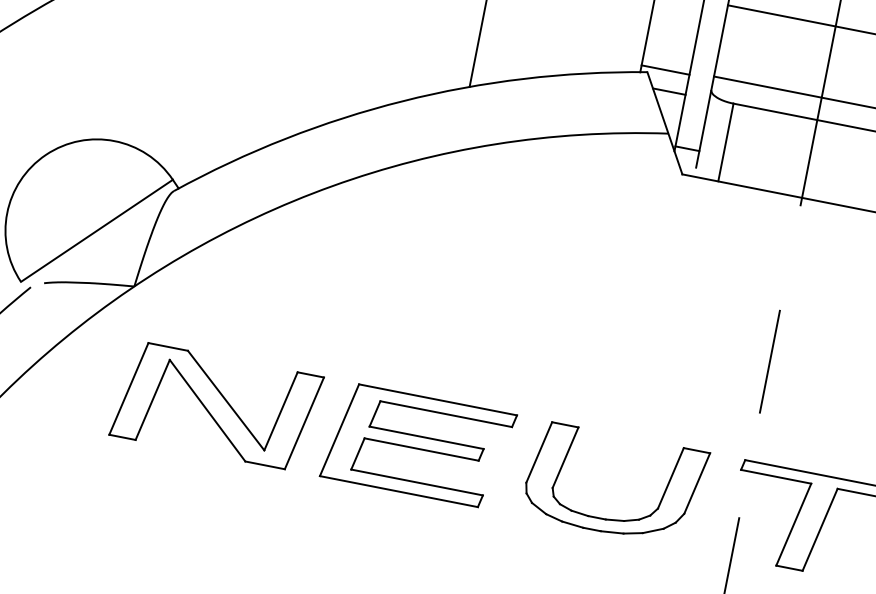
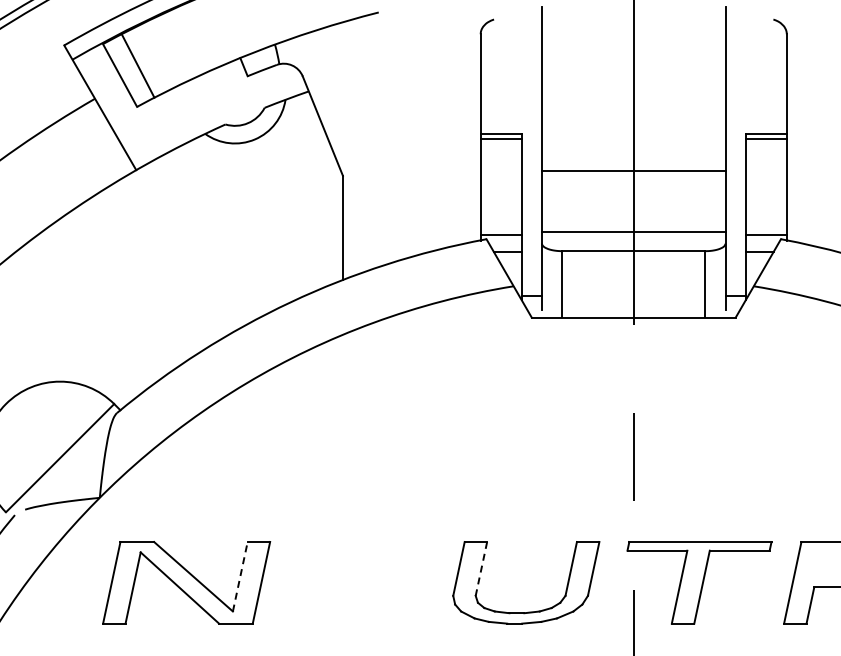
line: (281, 411) -> (240, 576), solid -> dashed
part: (418, 445) -> (358, 582), removed
line: (565, 457) -> (481, 568), solid -> dashed

